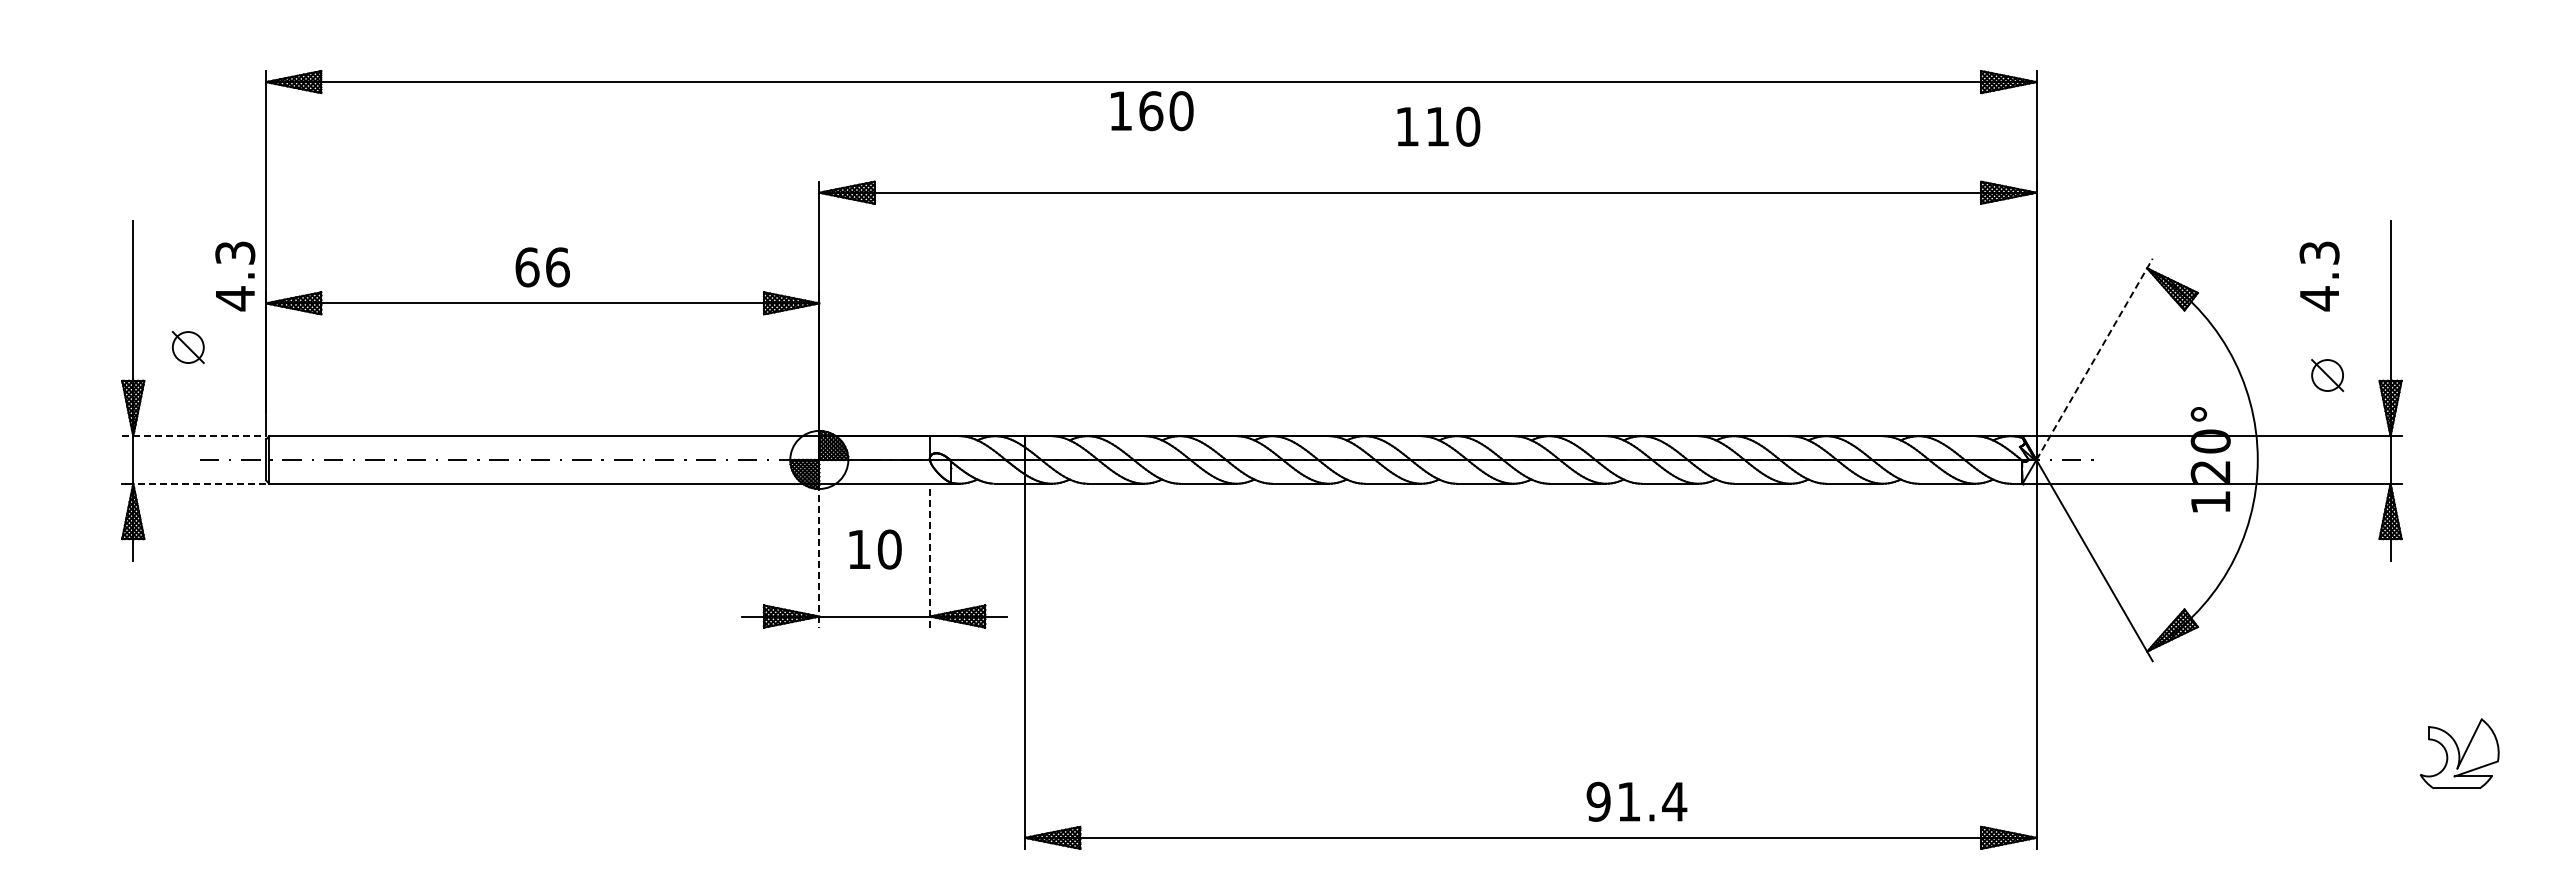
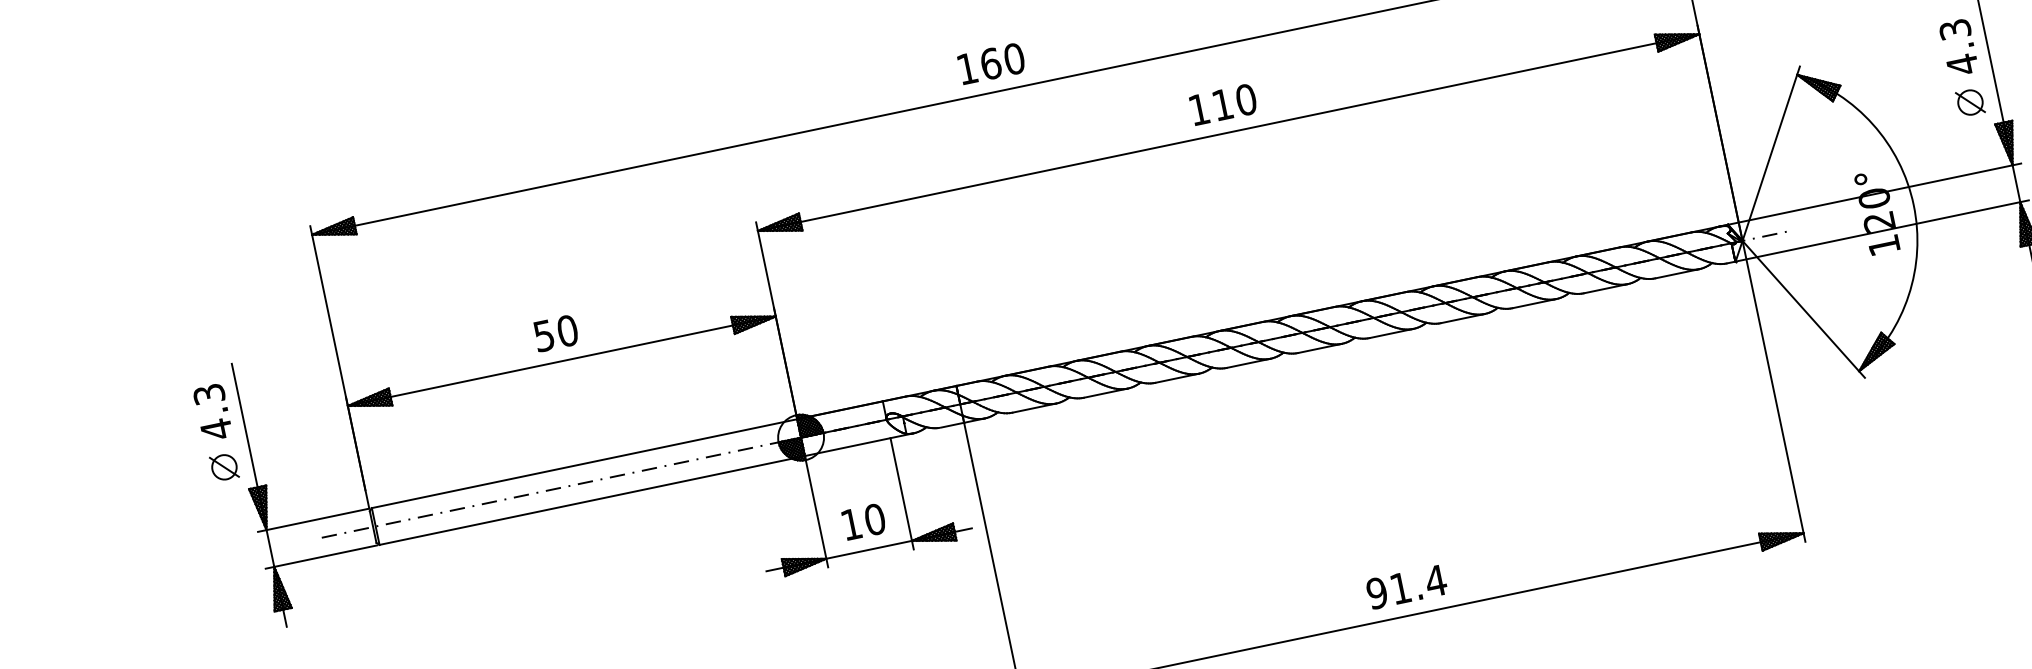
text: (1152, 111) -> (991, 63), moved
text: (1438, 126) -> (1223, 104), moved
text: (542, 267) -> (555, 333), 66 -> 50
text: (235, 276) -> (213, 412), moved
text: (2319, 276) -> (1958, 47), moved
part: (187, 347) -> (223, 467), moved
line: (2094, 358) -> (1771, 153), dashed -> solid
part: (2327, 375) -> (1970, 102), moved
line: (194, 436) -> (313, 520), dashed -> solid
line: (199, 483) -> (325, 556), dashed -> solid
text: (875, 549) -> (864, 521), moved
line: (819, 555) -> (816, 511), dashed -> solid
line: (929, 555) -> (901, 493), dashed -> solid
text: (1636, 801) -> (1406, 586), moved

